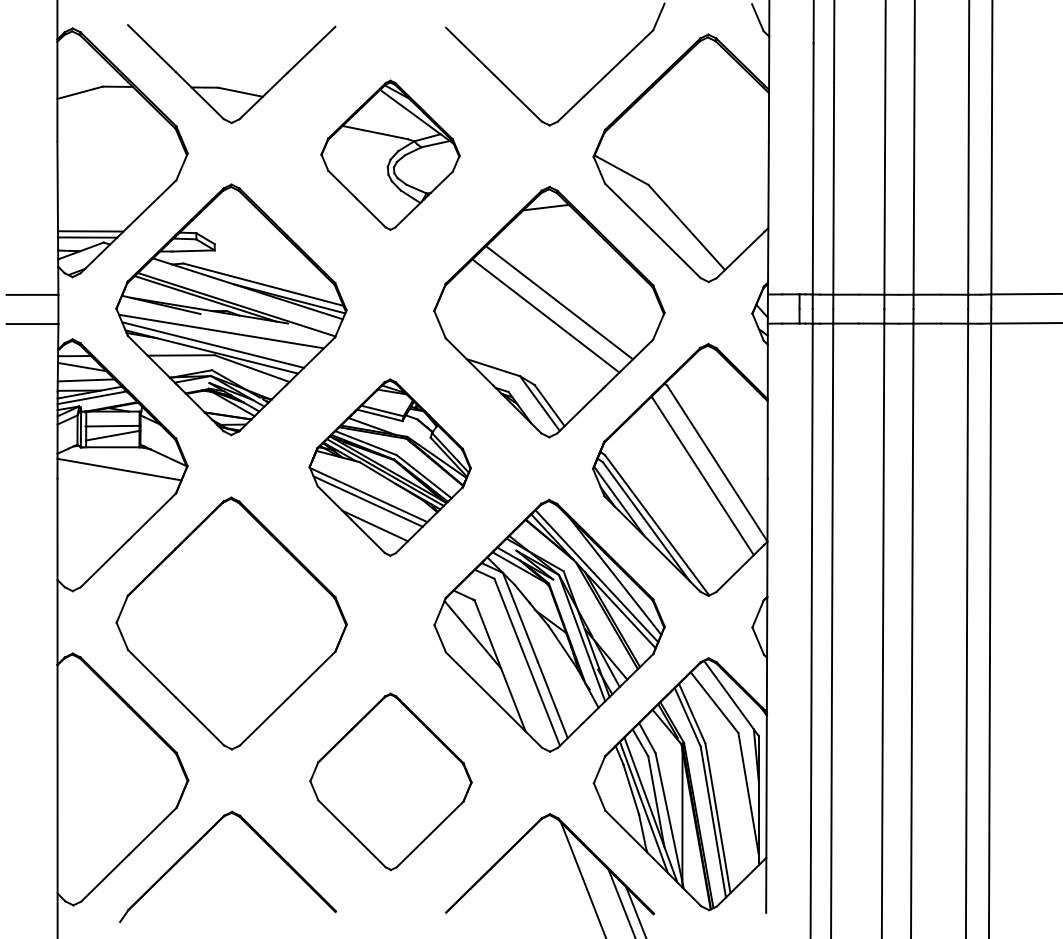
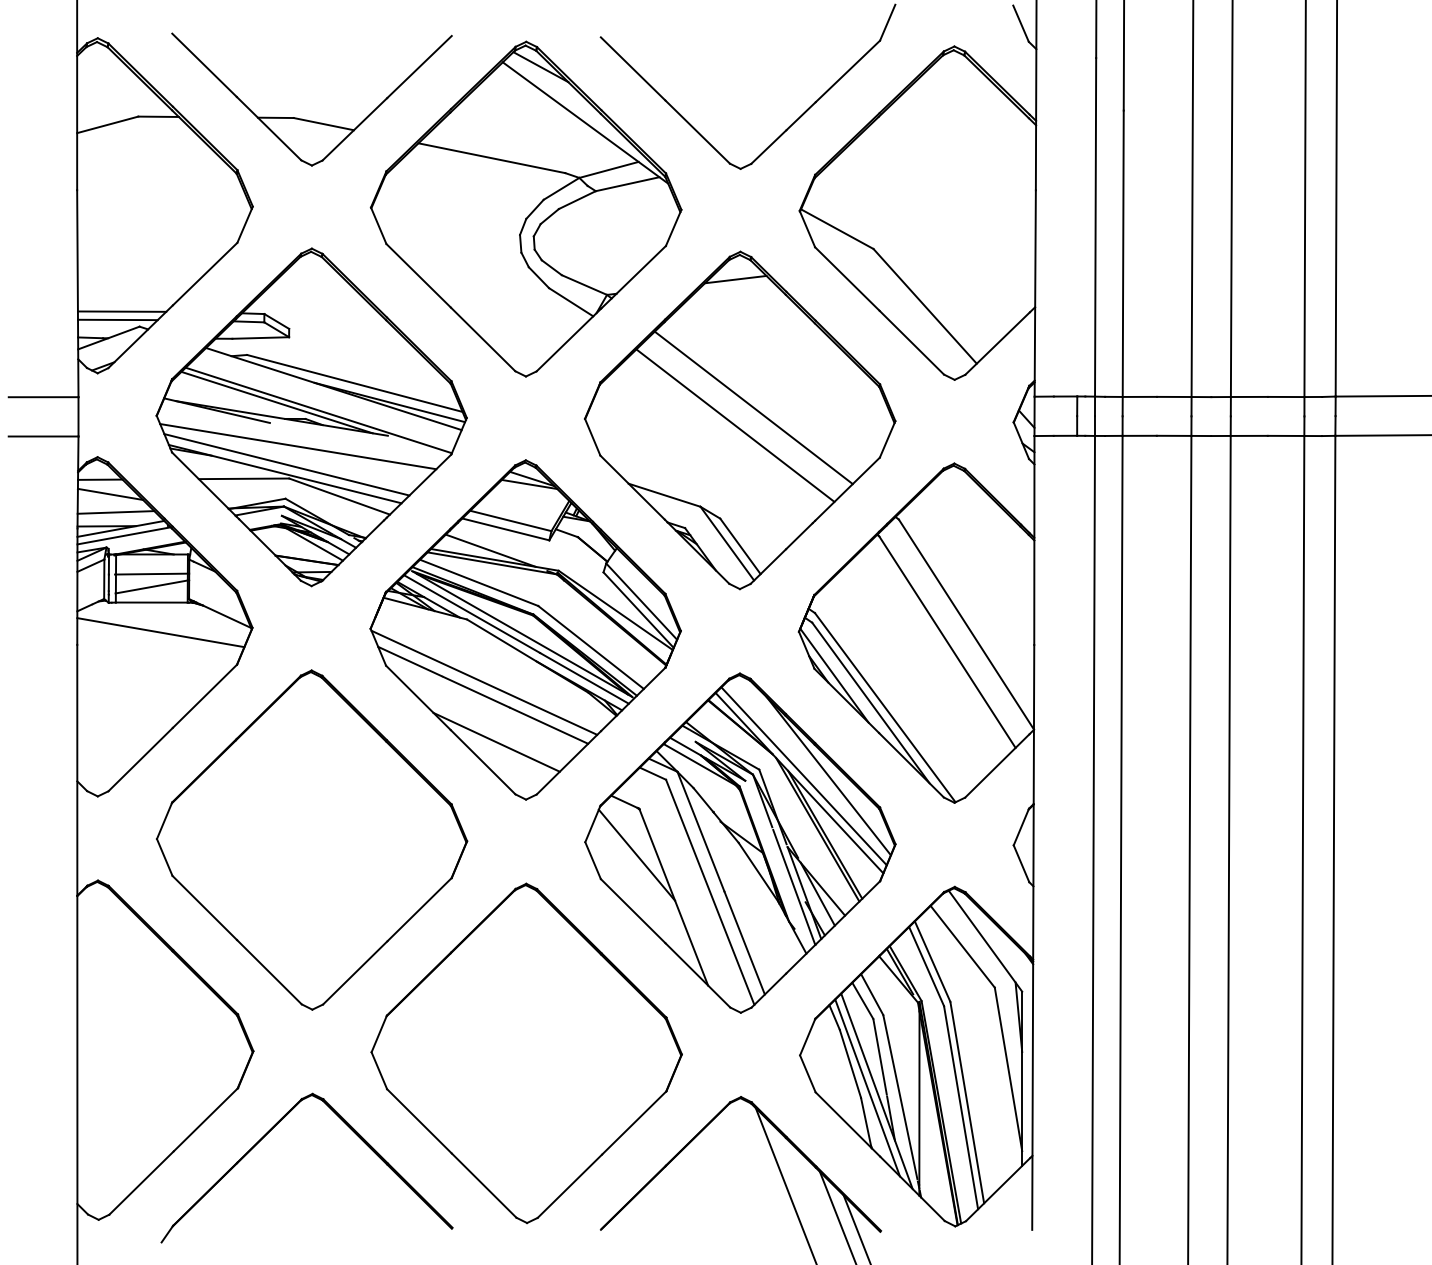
part: (390, 154) -> (525, 208), size x1.67
part: (390, 467) -> (525, 629), size x1.43
part: (390, 781) -> (526, 1053), size x1.43

